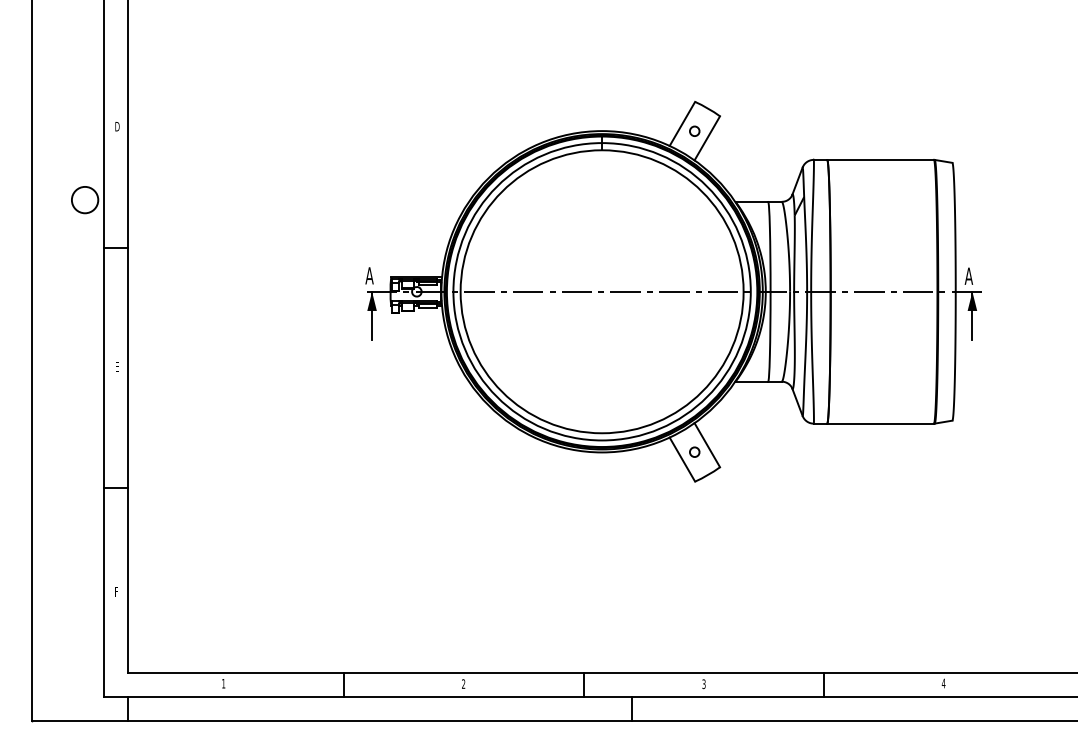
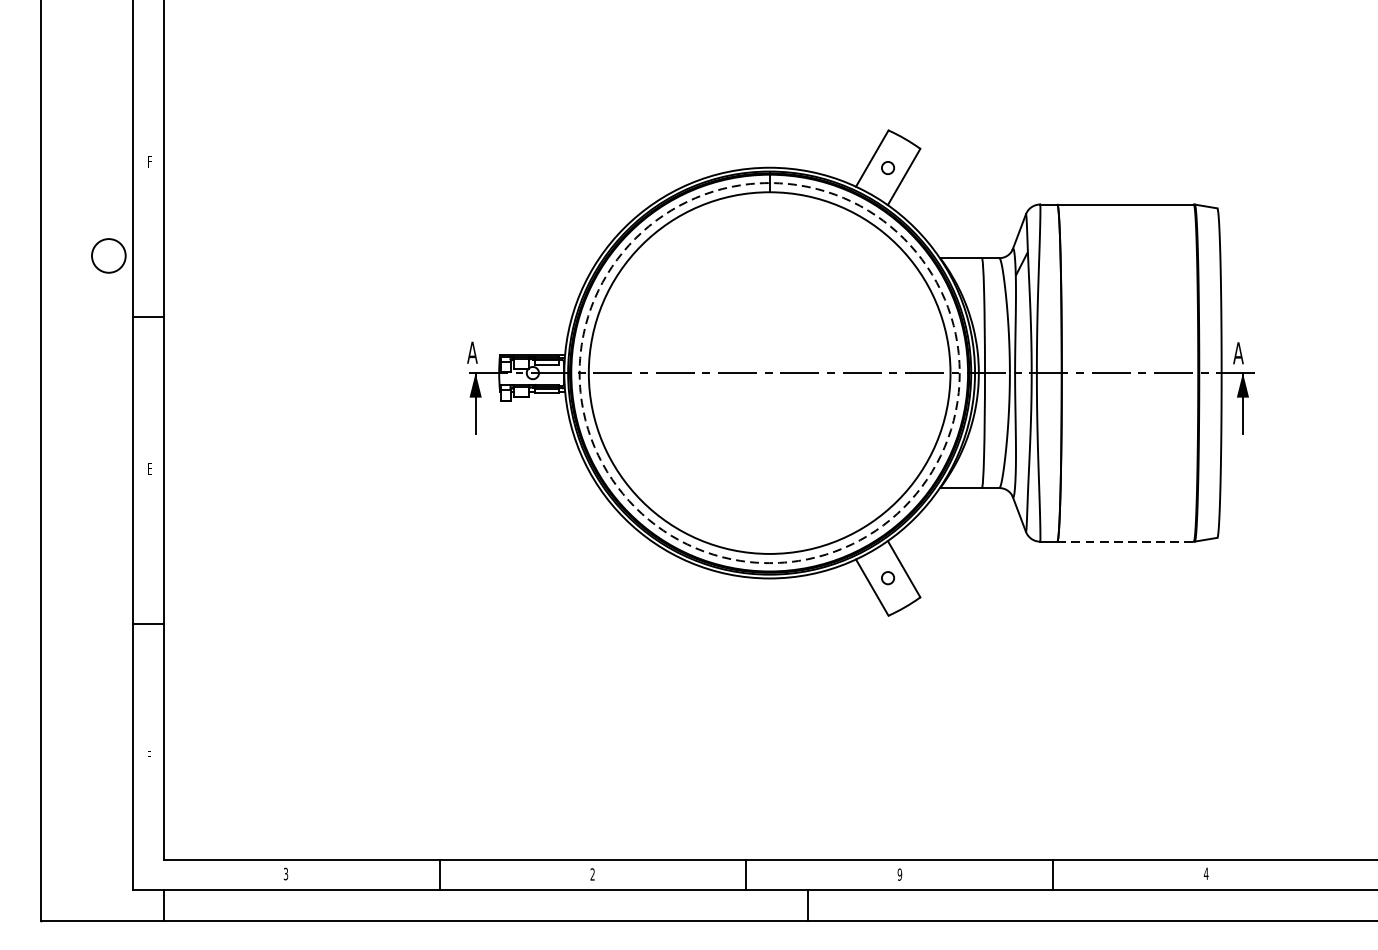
text: (117, 126) -> (150, 161), D -> F
circle: (601, 291) -> (768, 372), solid -> dashed
line: (881, 423) -> (1126, 541), solid -> dashed
text: (223, 683) -> (285, 873), 1 -> 3
text: (703, 683) -> (899, 873), 3 -> 9

